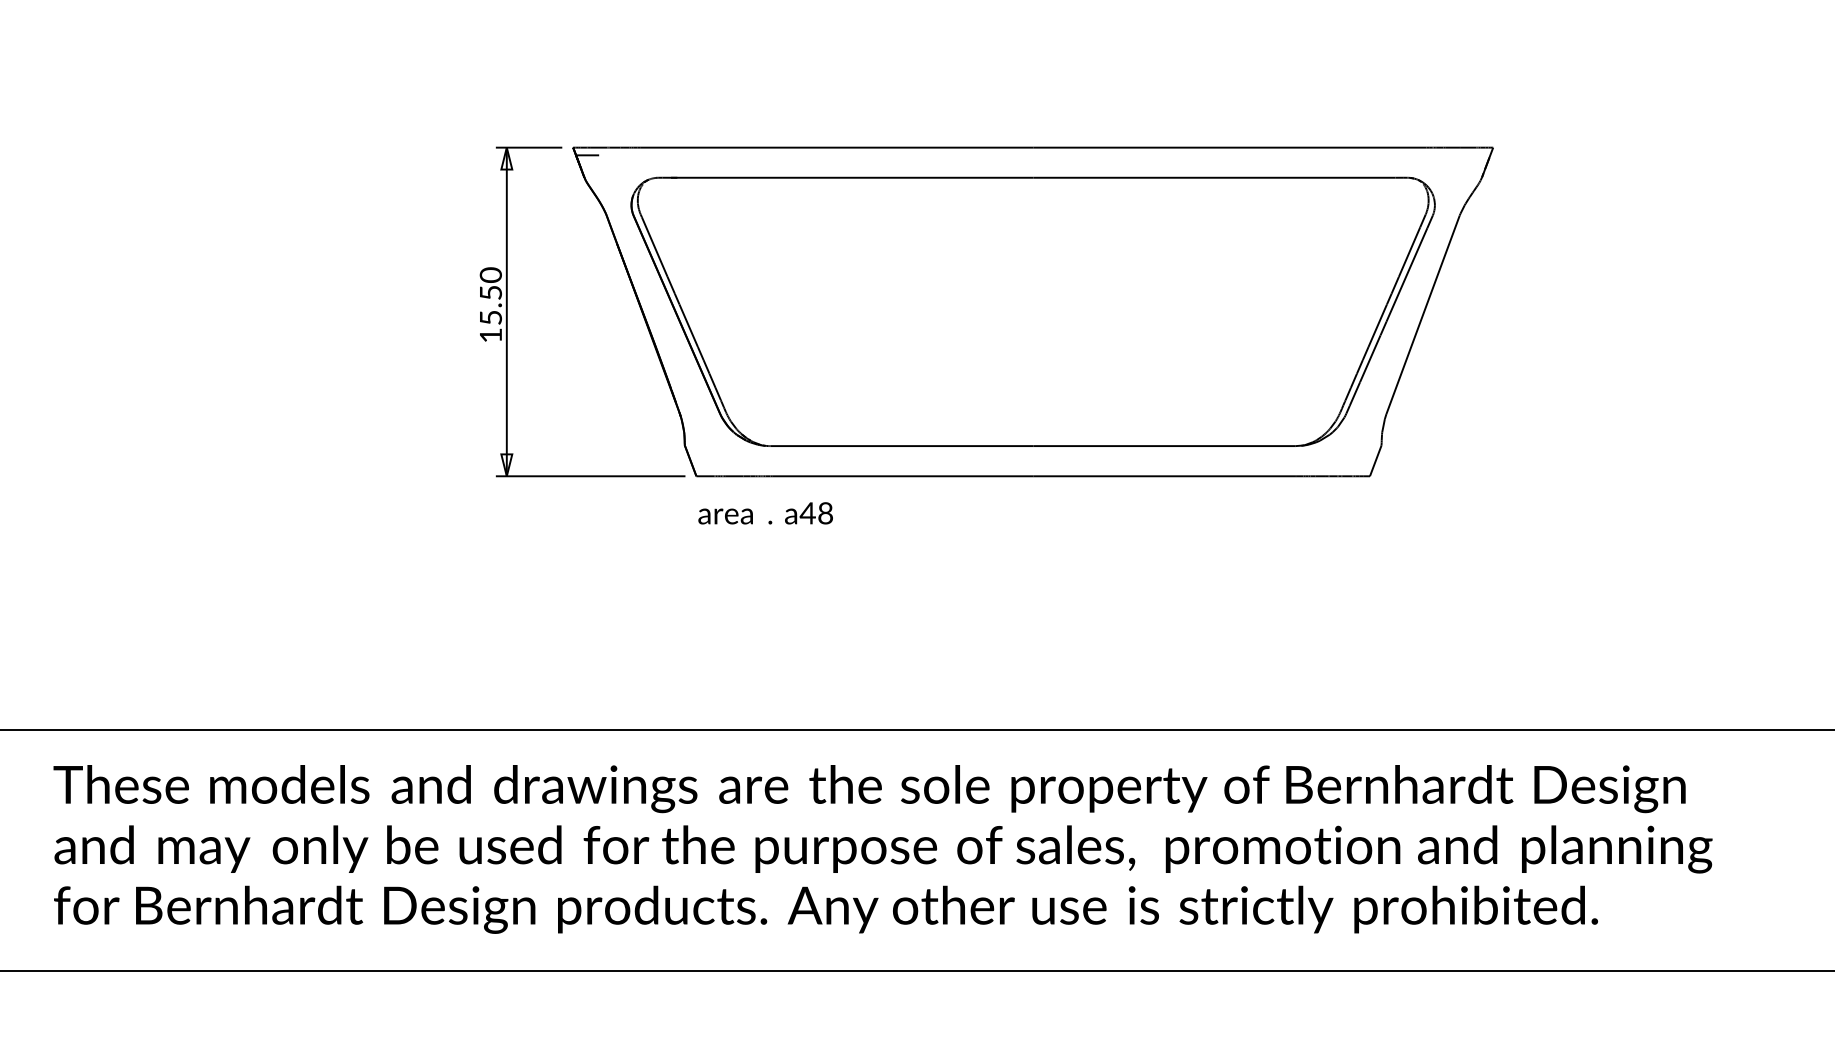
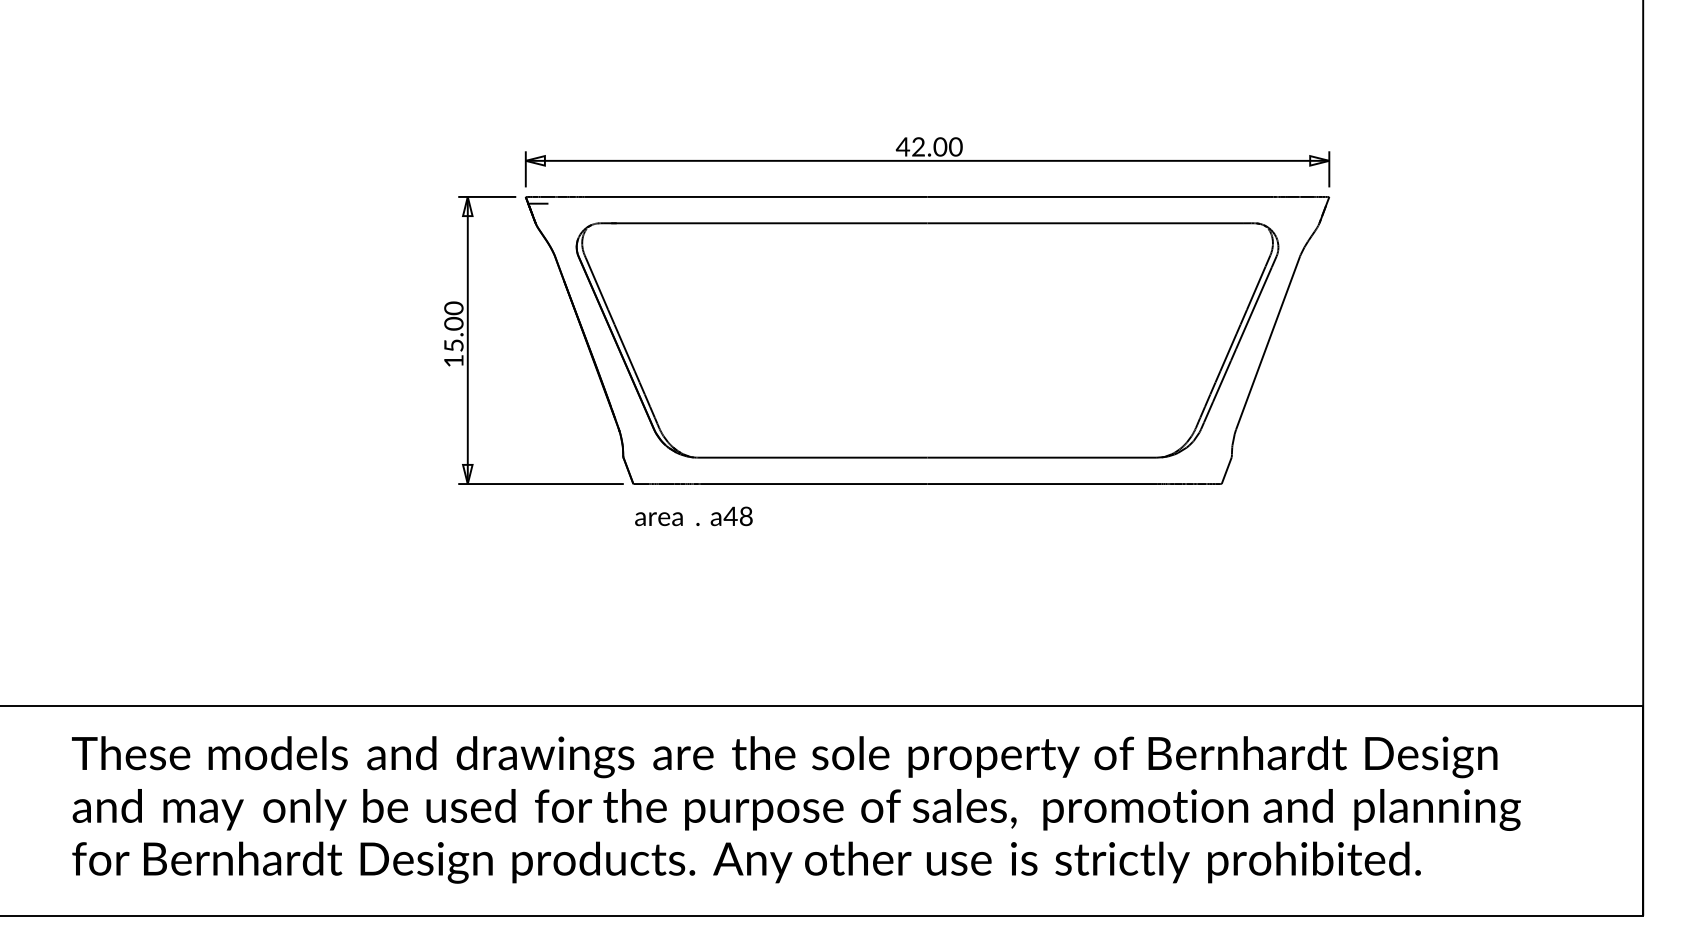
part: (1033, 108) -> (927, 162), added
text: (490, 292) -> (453, 323), 15.50 -> 15.00

